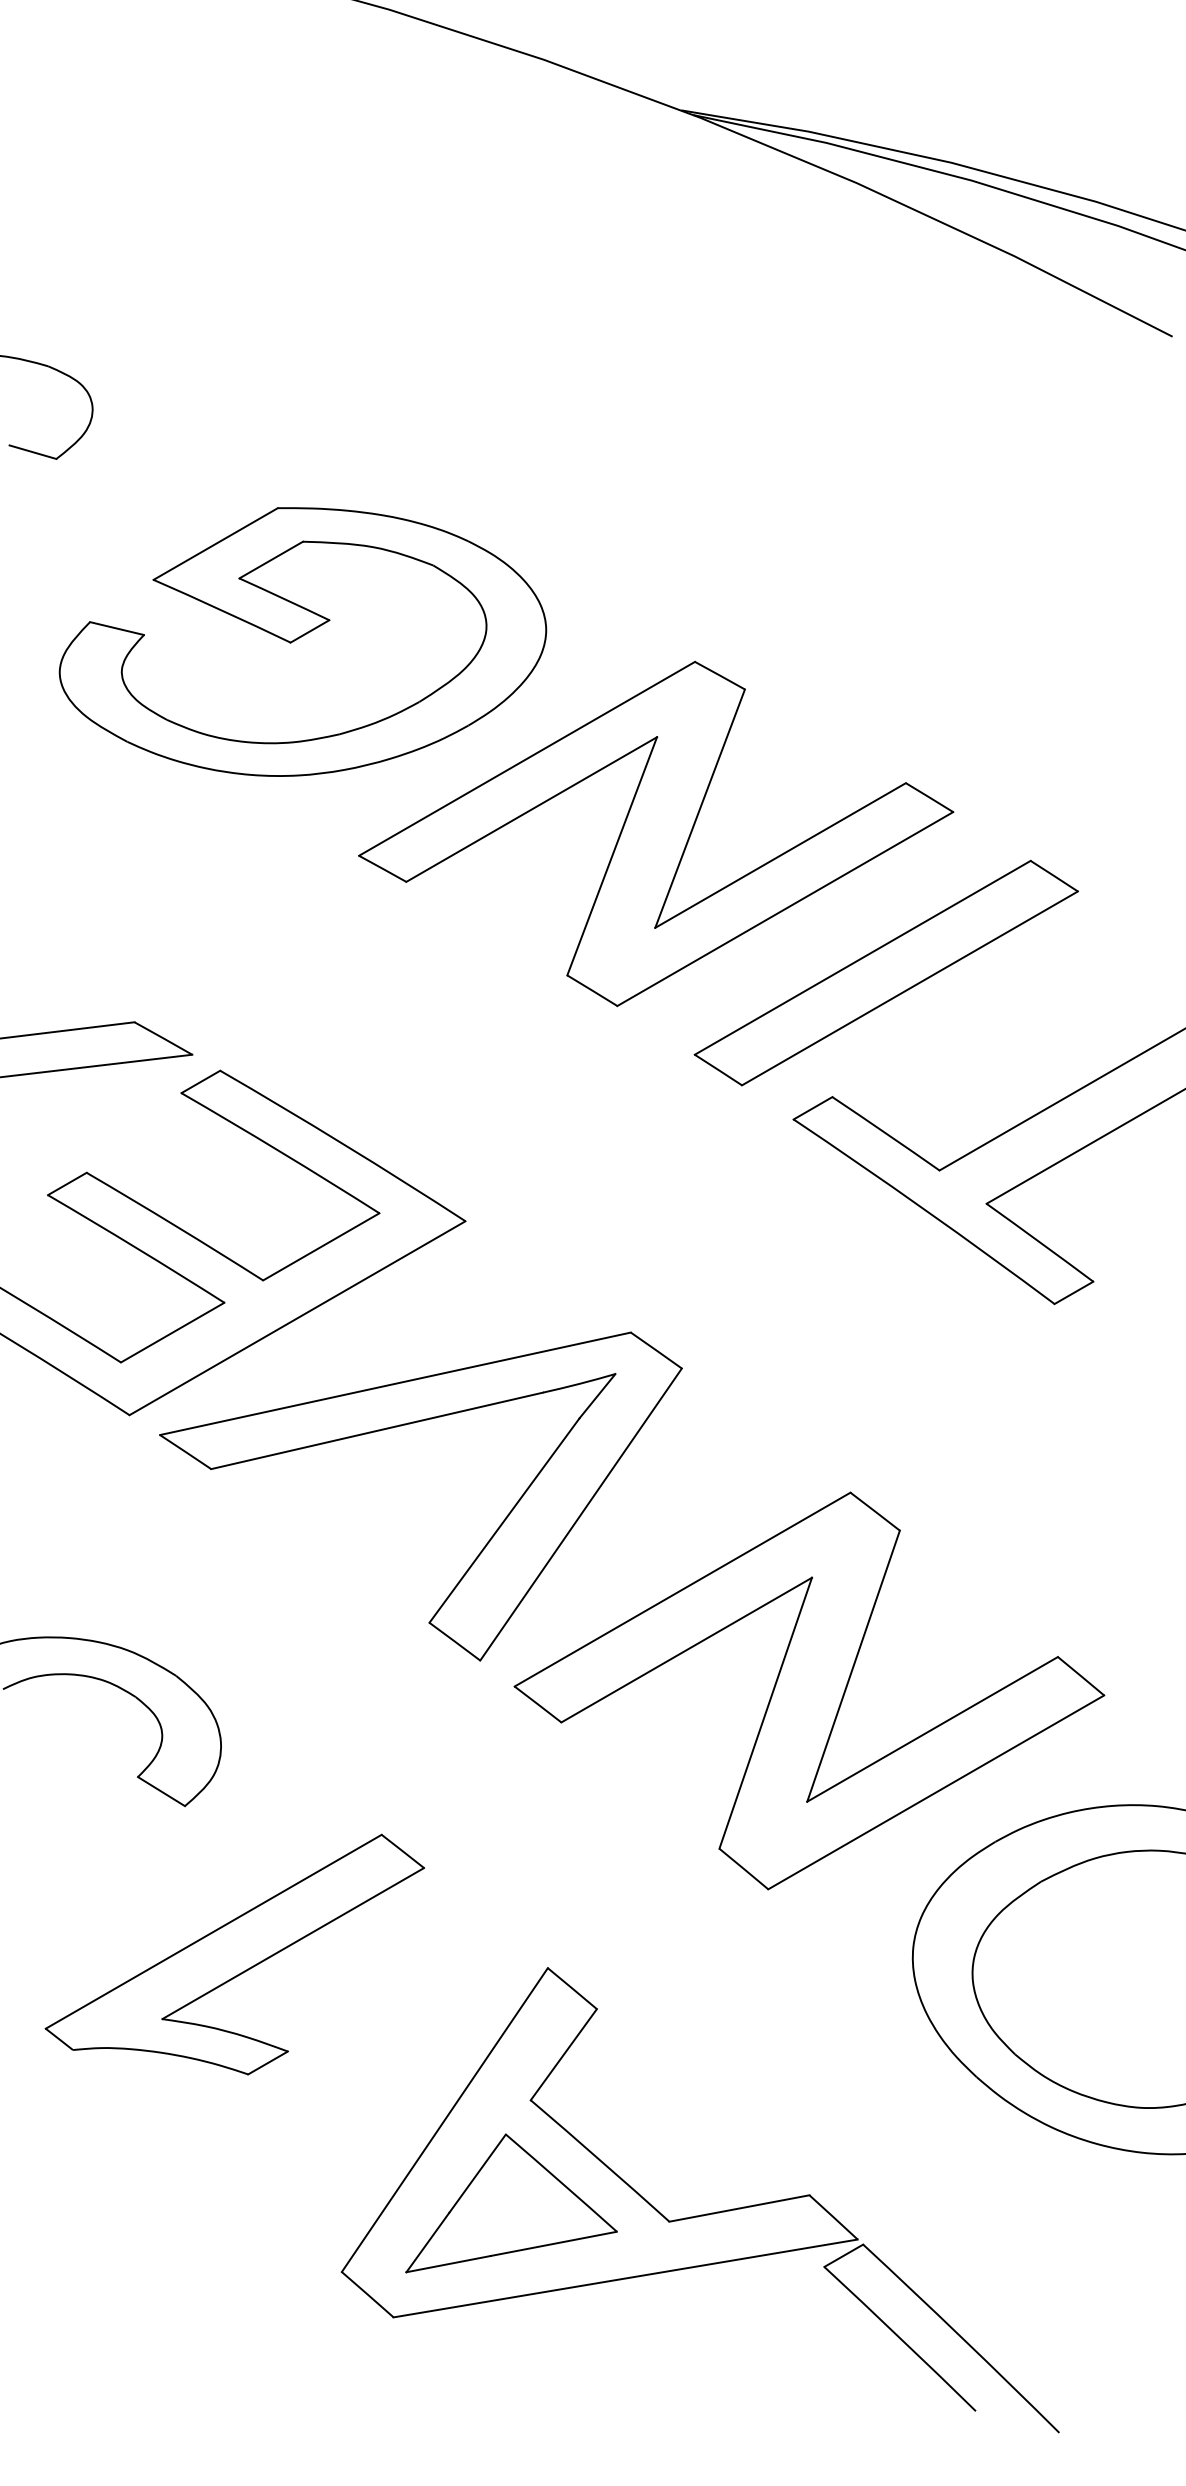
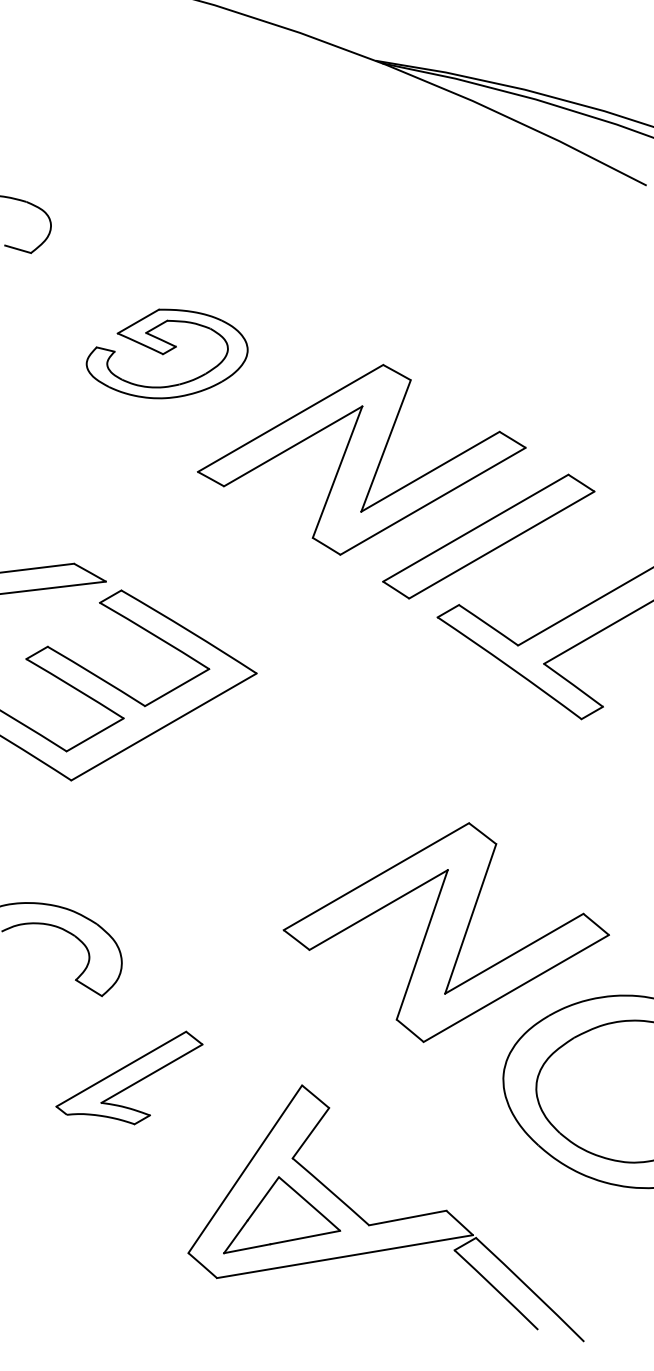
part: (303, 641) -> (167, 353), size x0.6
part: (407, 1426) -> (224, 786), removed
part: (234, 1953) -> (129, 1077), size x0.7

